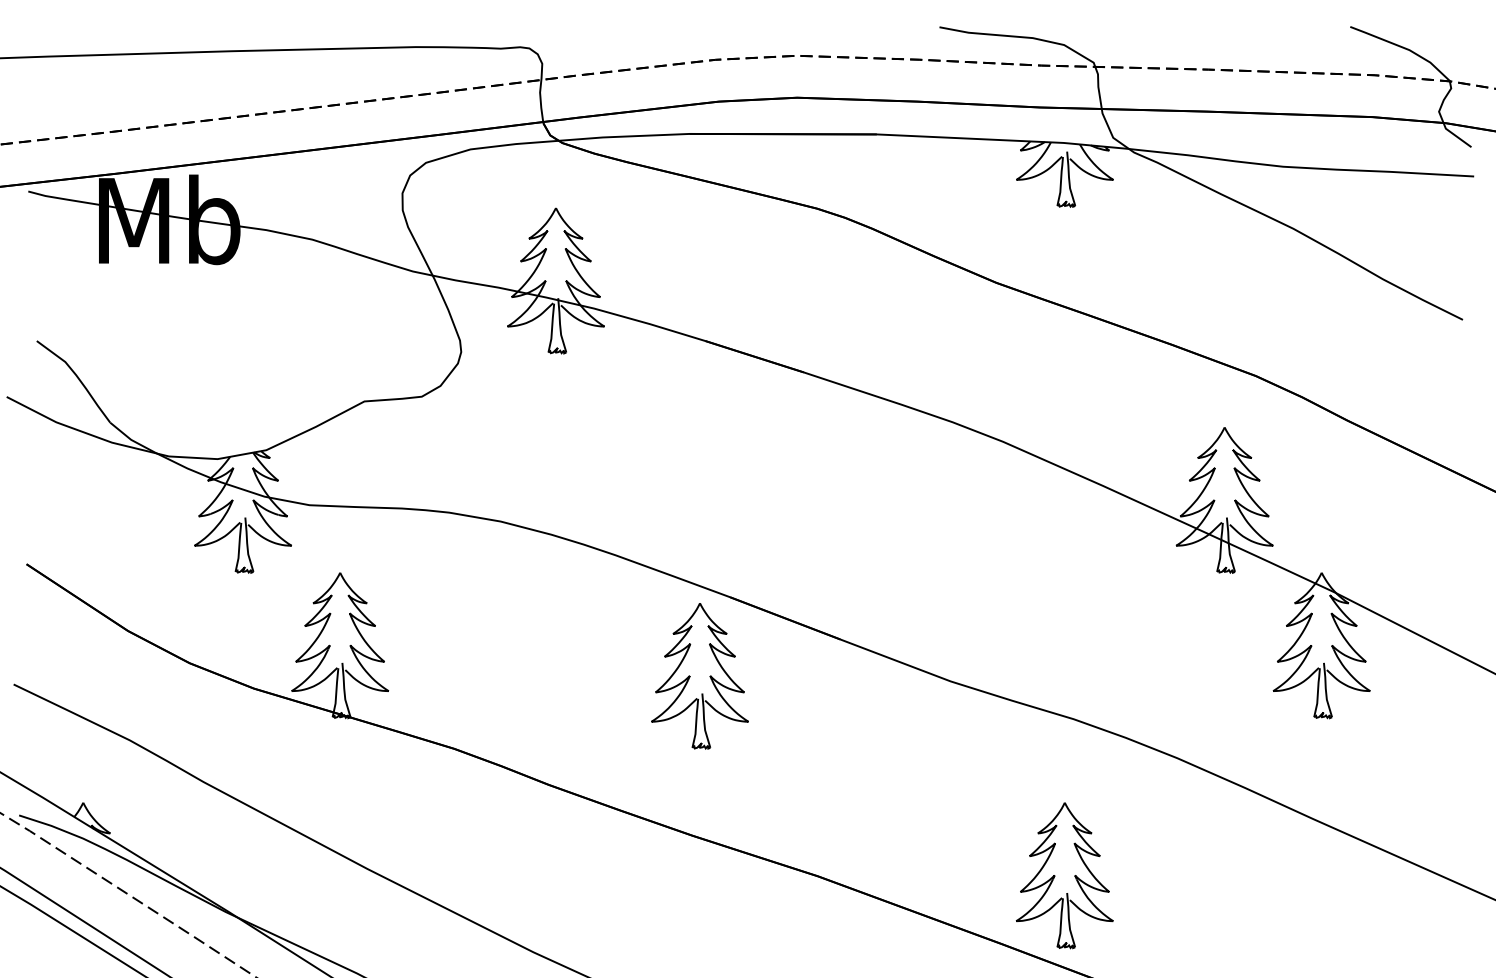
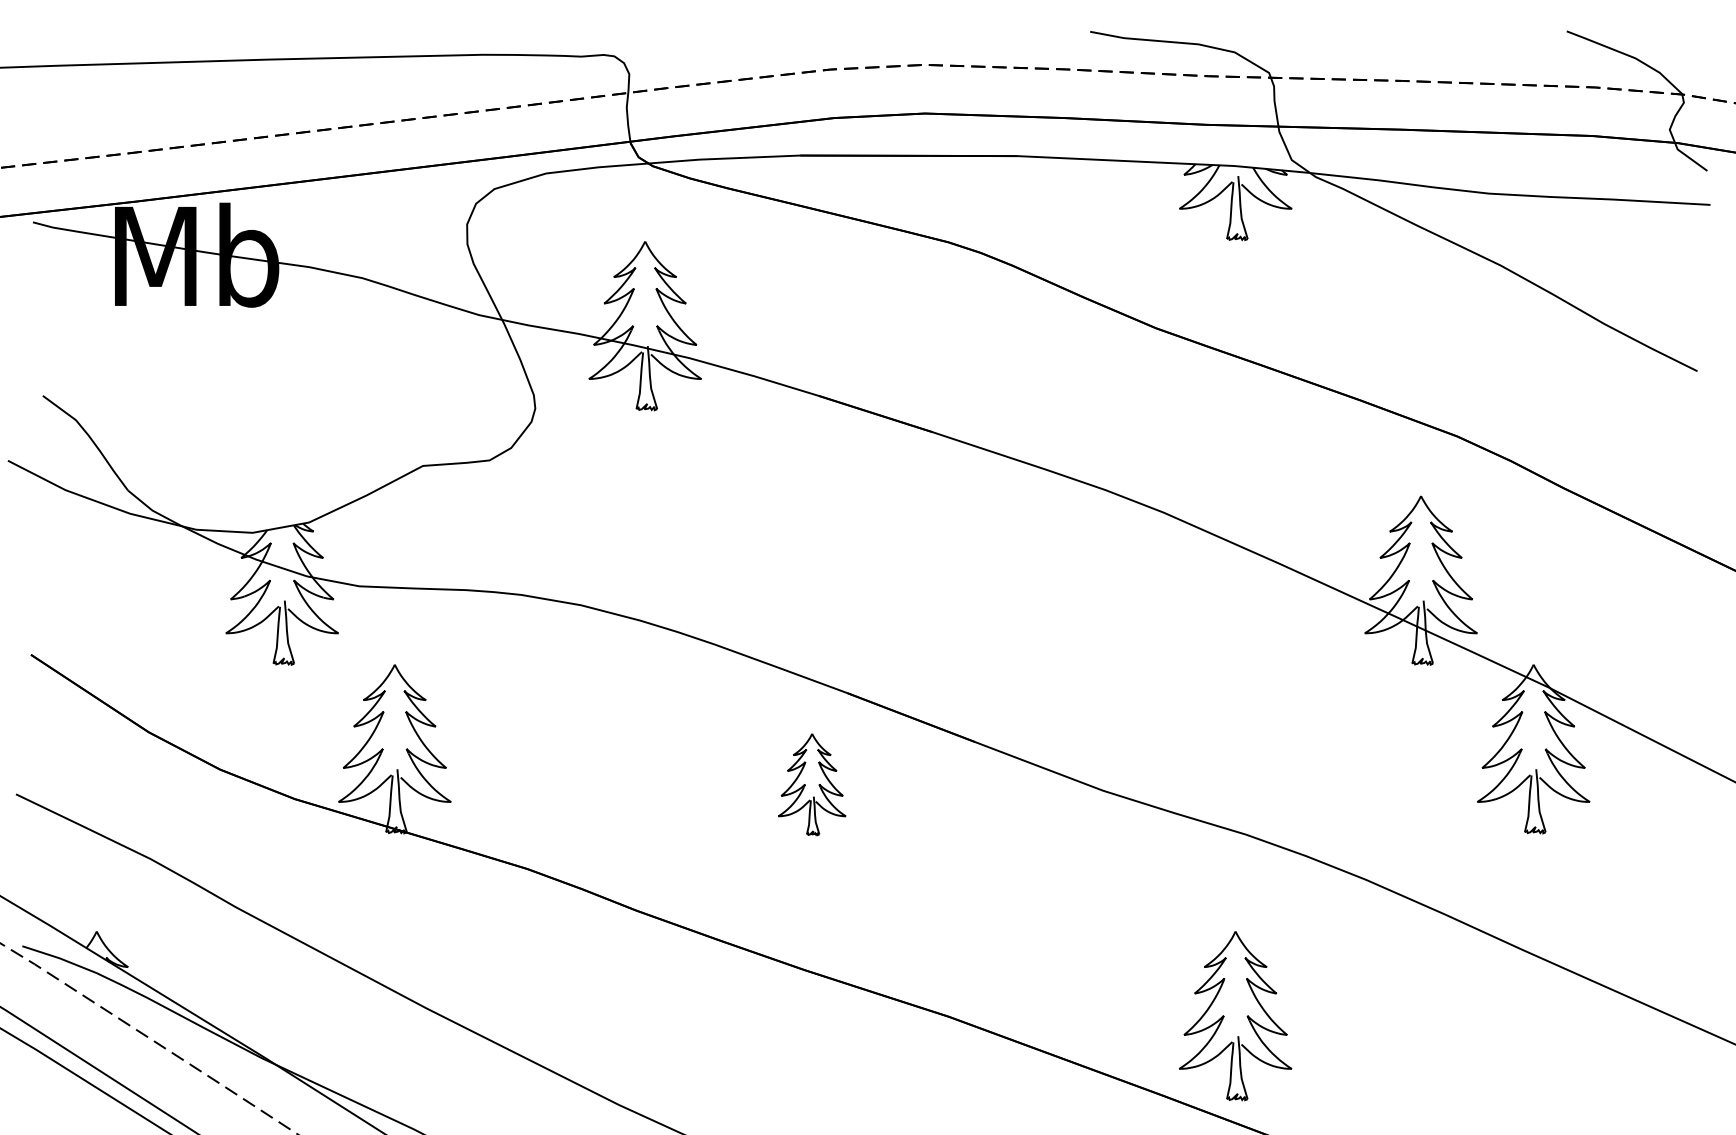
part: (699, 676) -> (811, 784), size x0.6

